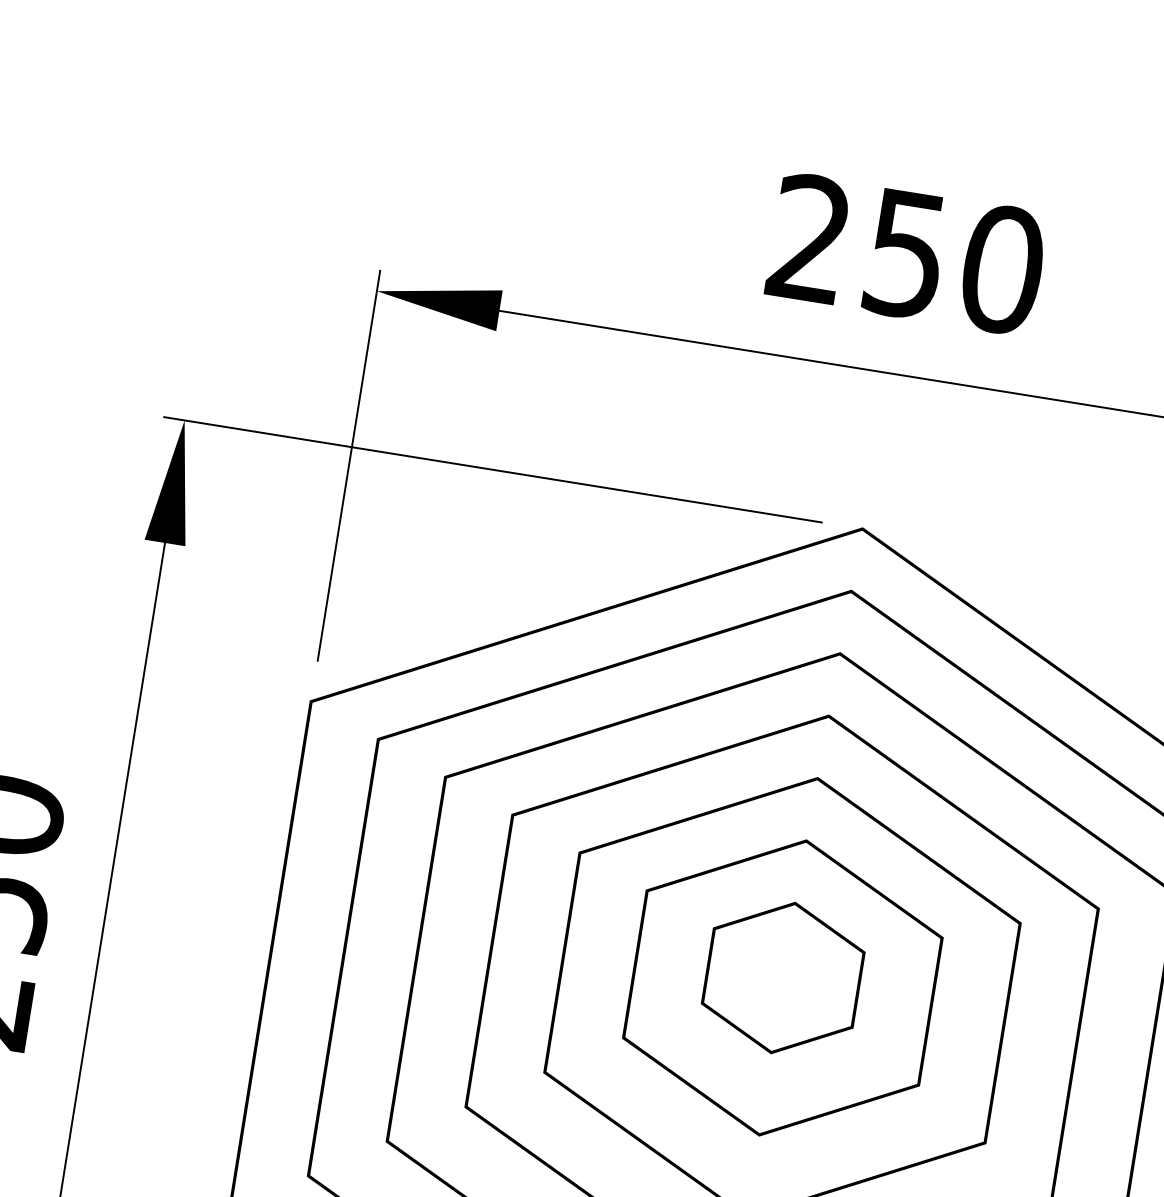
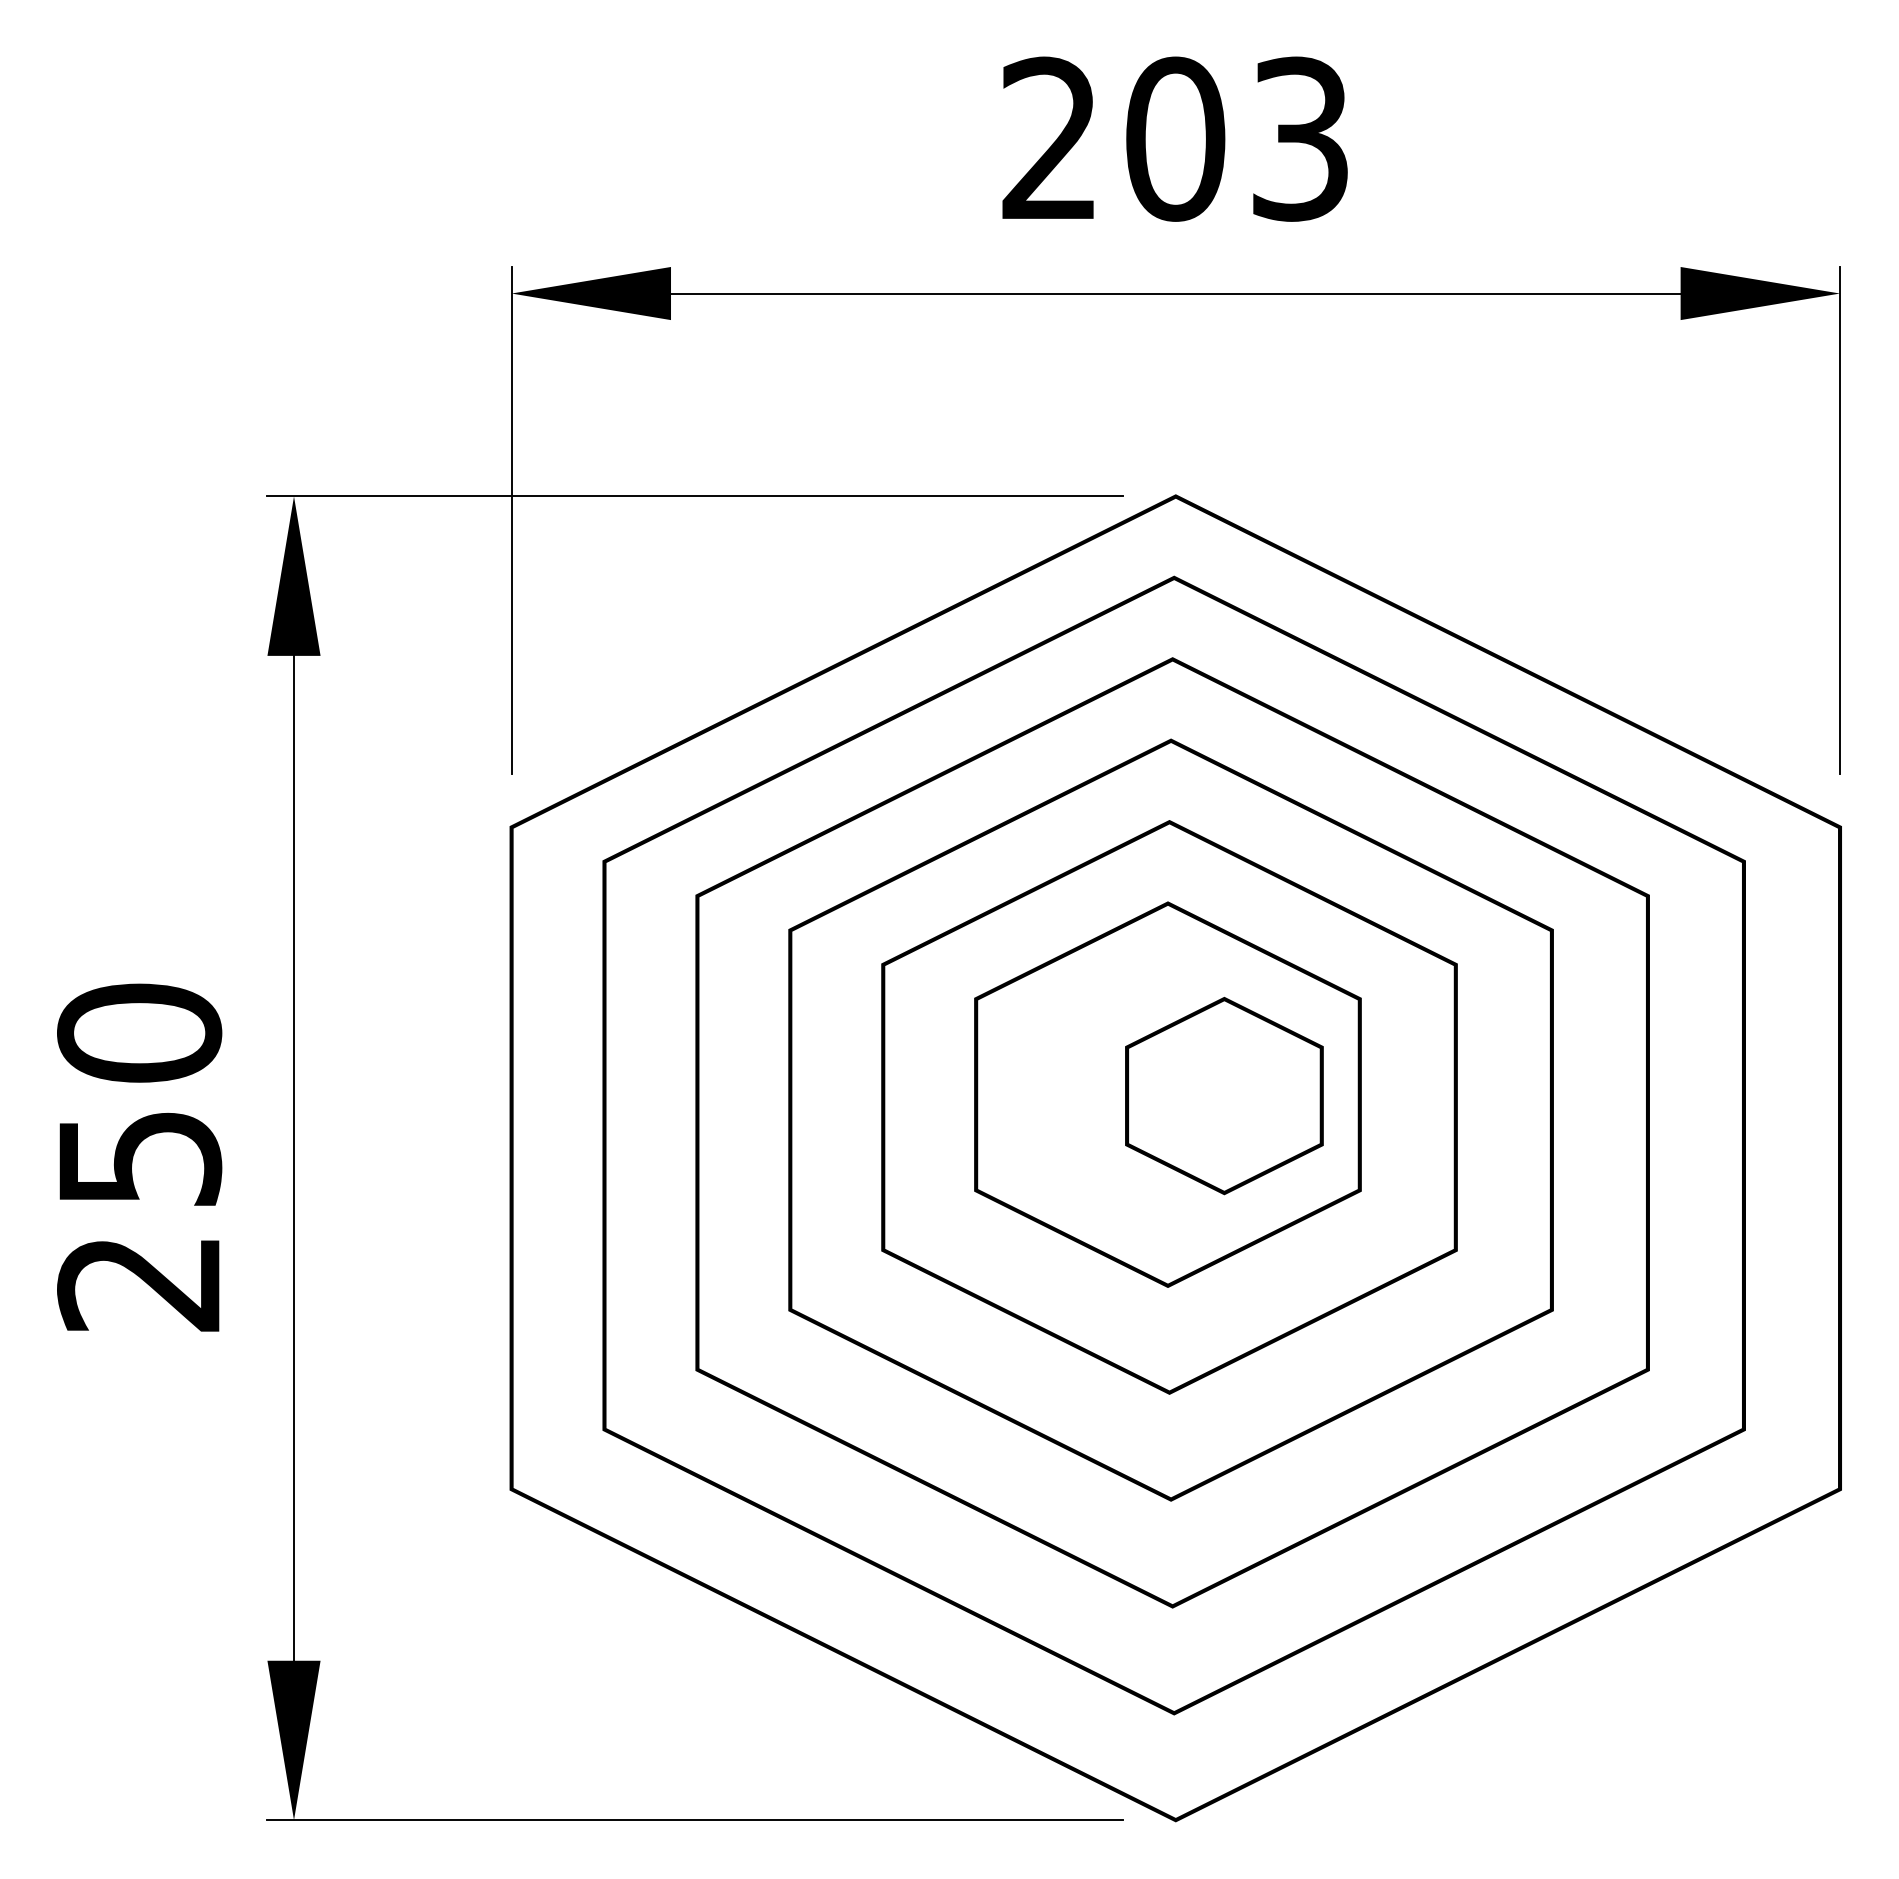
text: (954, 261) -> (1238, 138), 250 -> 203
part: (783, 978) -> (1224, 1096), moved

